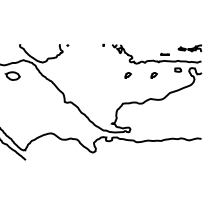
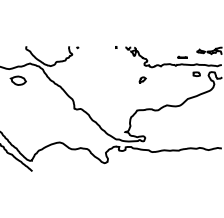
part: (153, 75) -> (170, 80), removed

